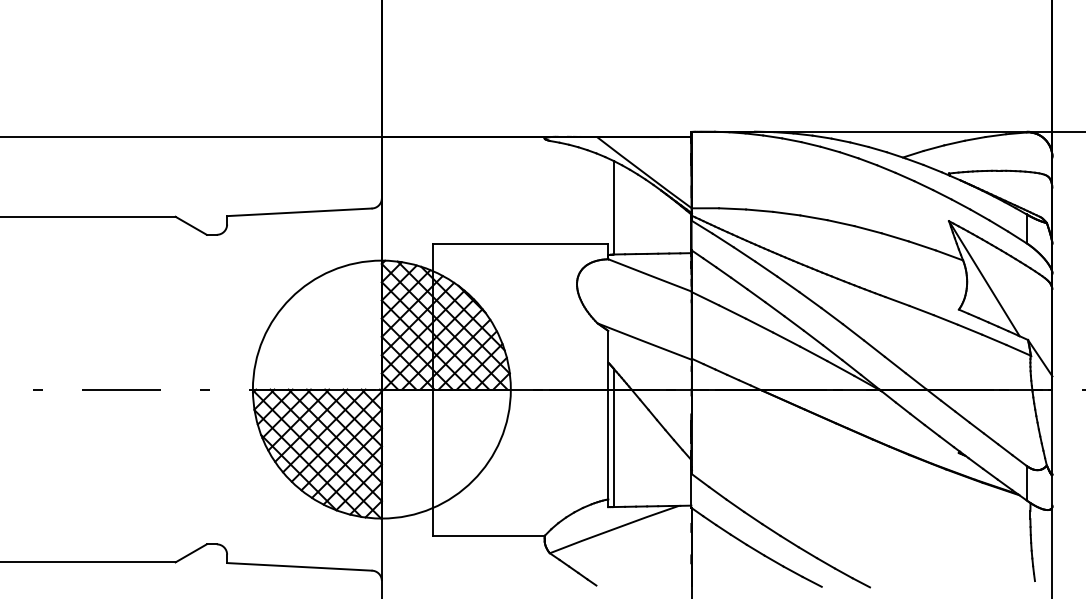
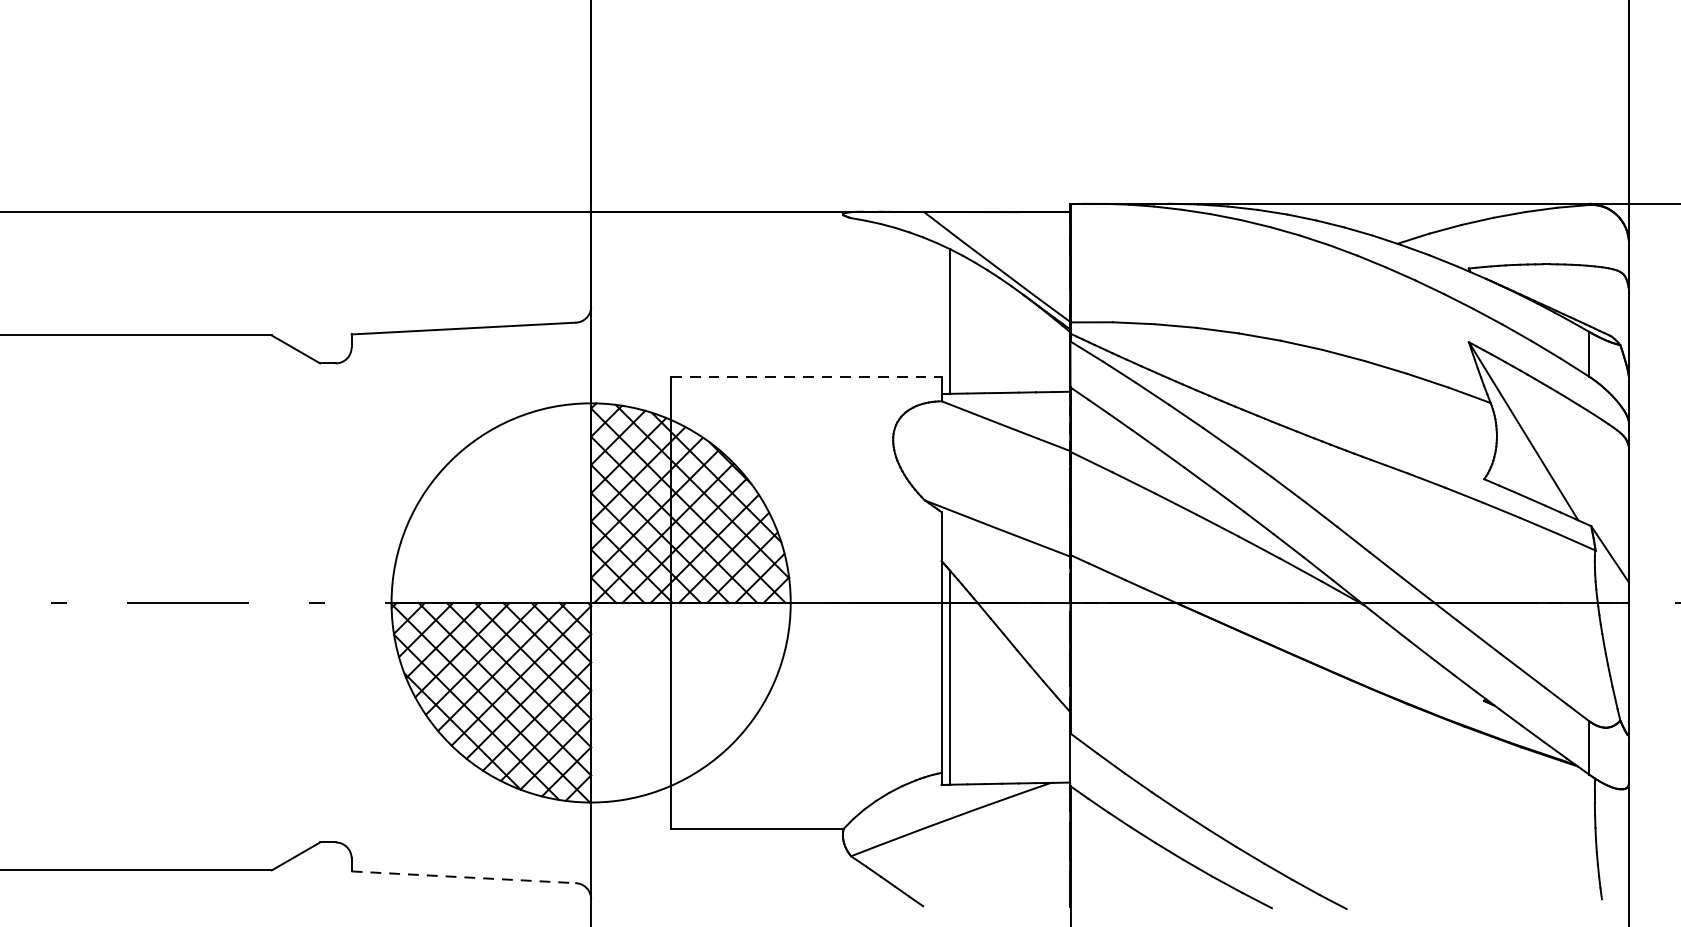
line: (521, 243) -> (807, 376), solid -> dashed
line: (299, 566) -> (463, 876), solid -> dashed

